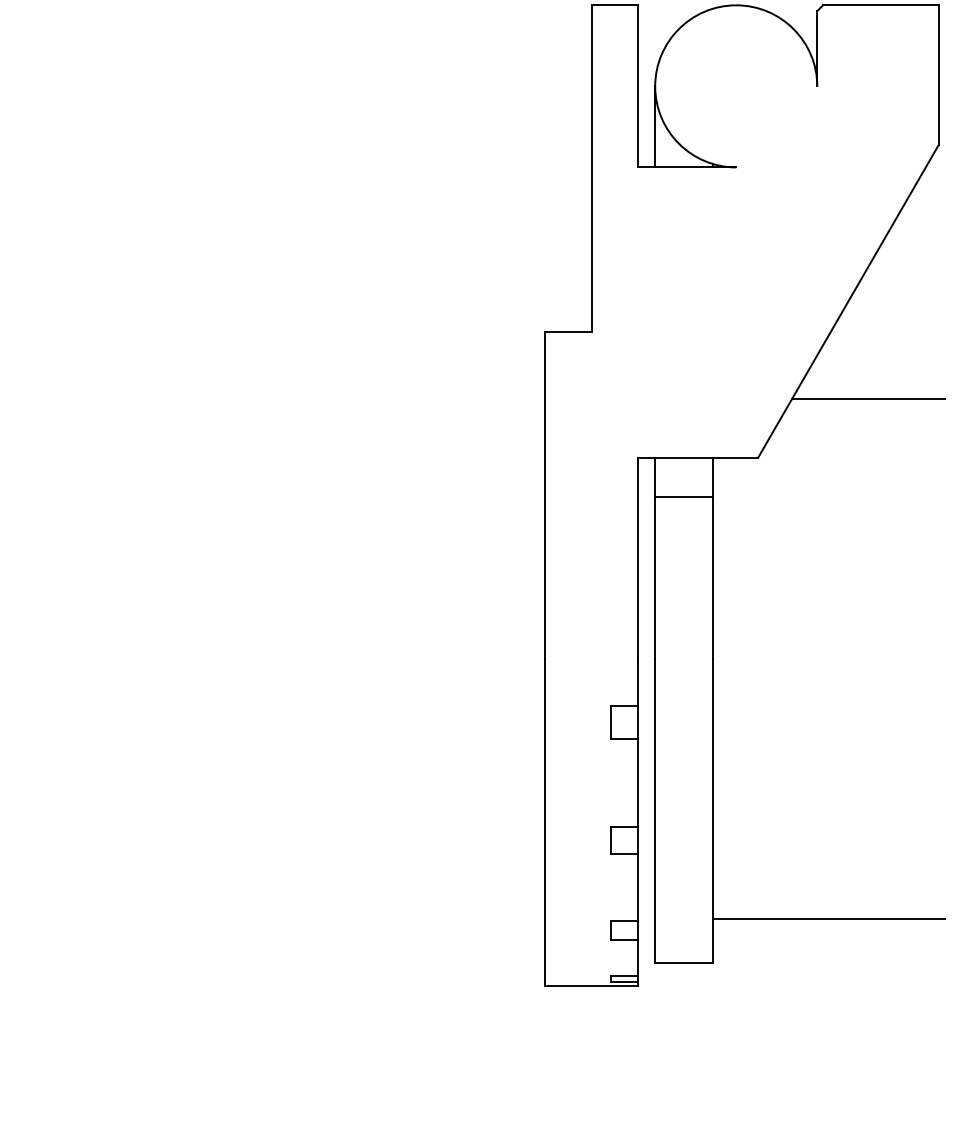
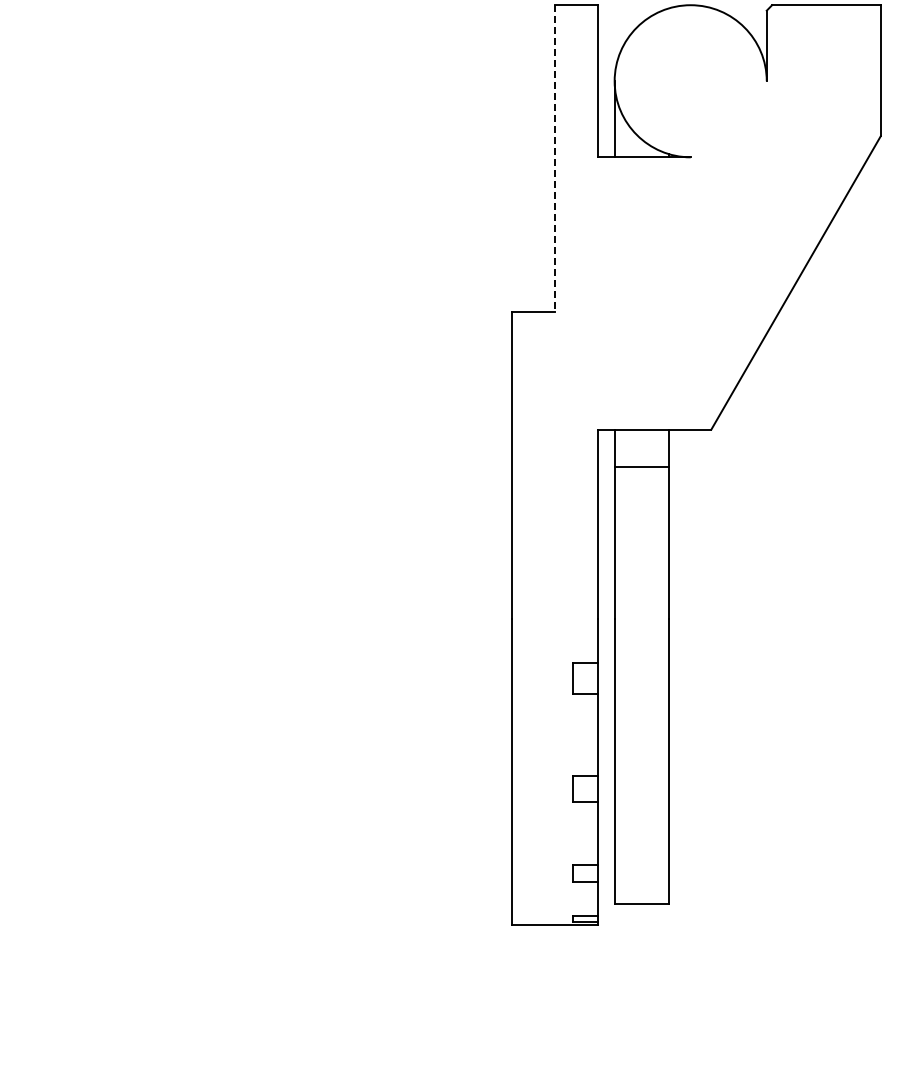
line: (591, 169) -> (554, 159), solid -> dashed
line: (868, 398) -> (814, 374), removed
line: (828, 918) -> (777, 862), removed

